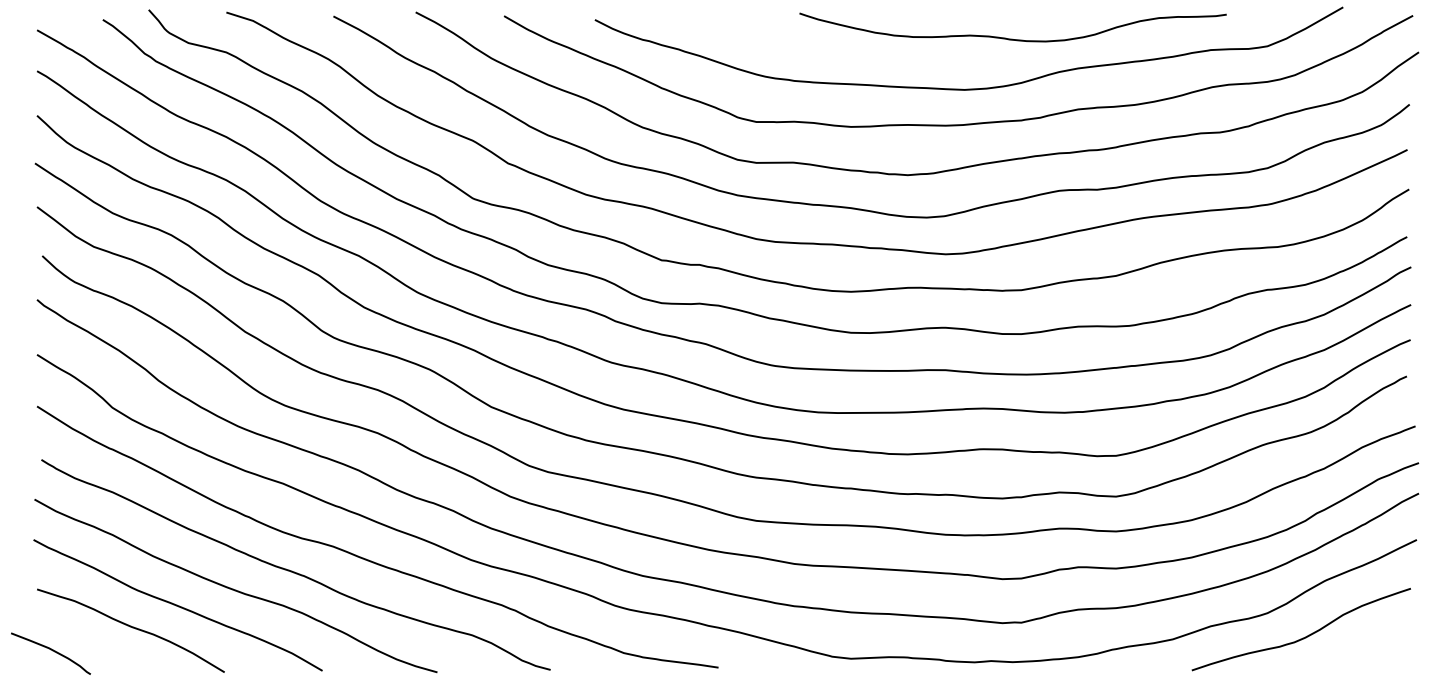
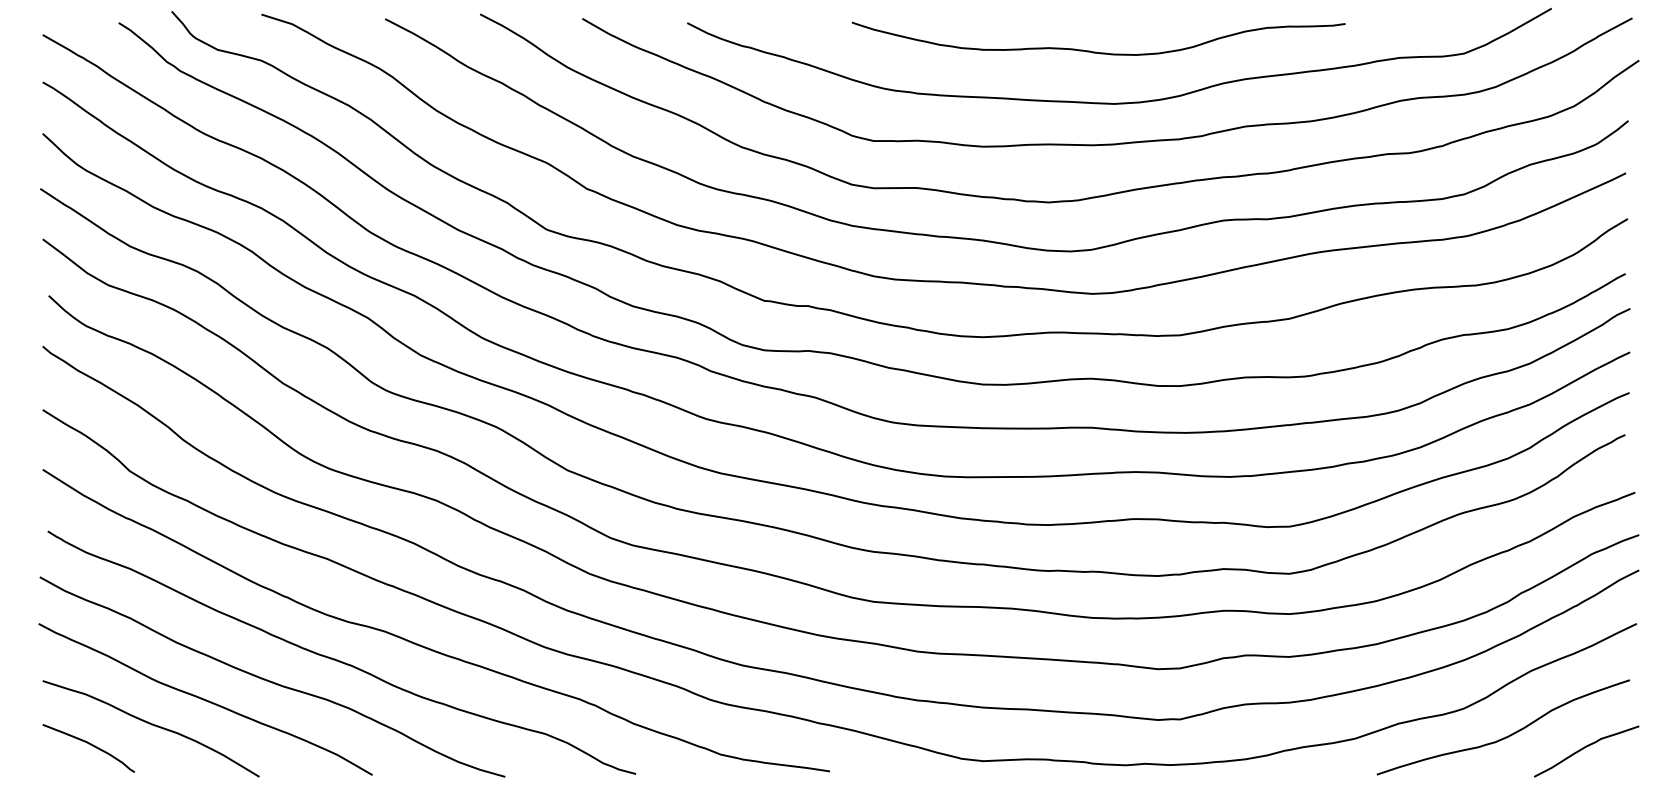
curve: (1012, 38) -> (1098, 51), moved
curve: (1372, 647) -> (1585, 748), added
curve: (52, 651) -> (90, 745), moved

